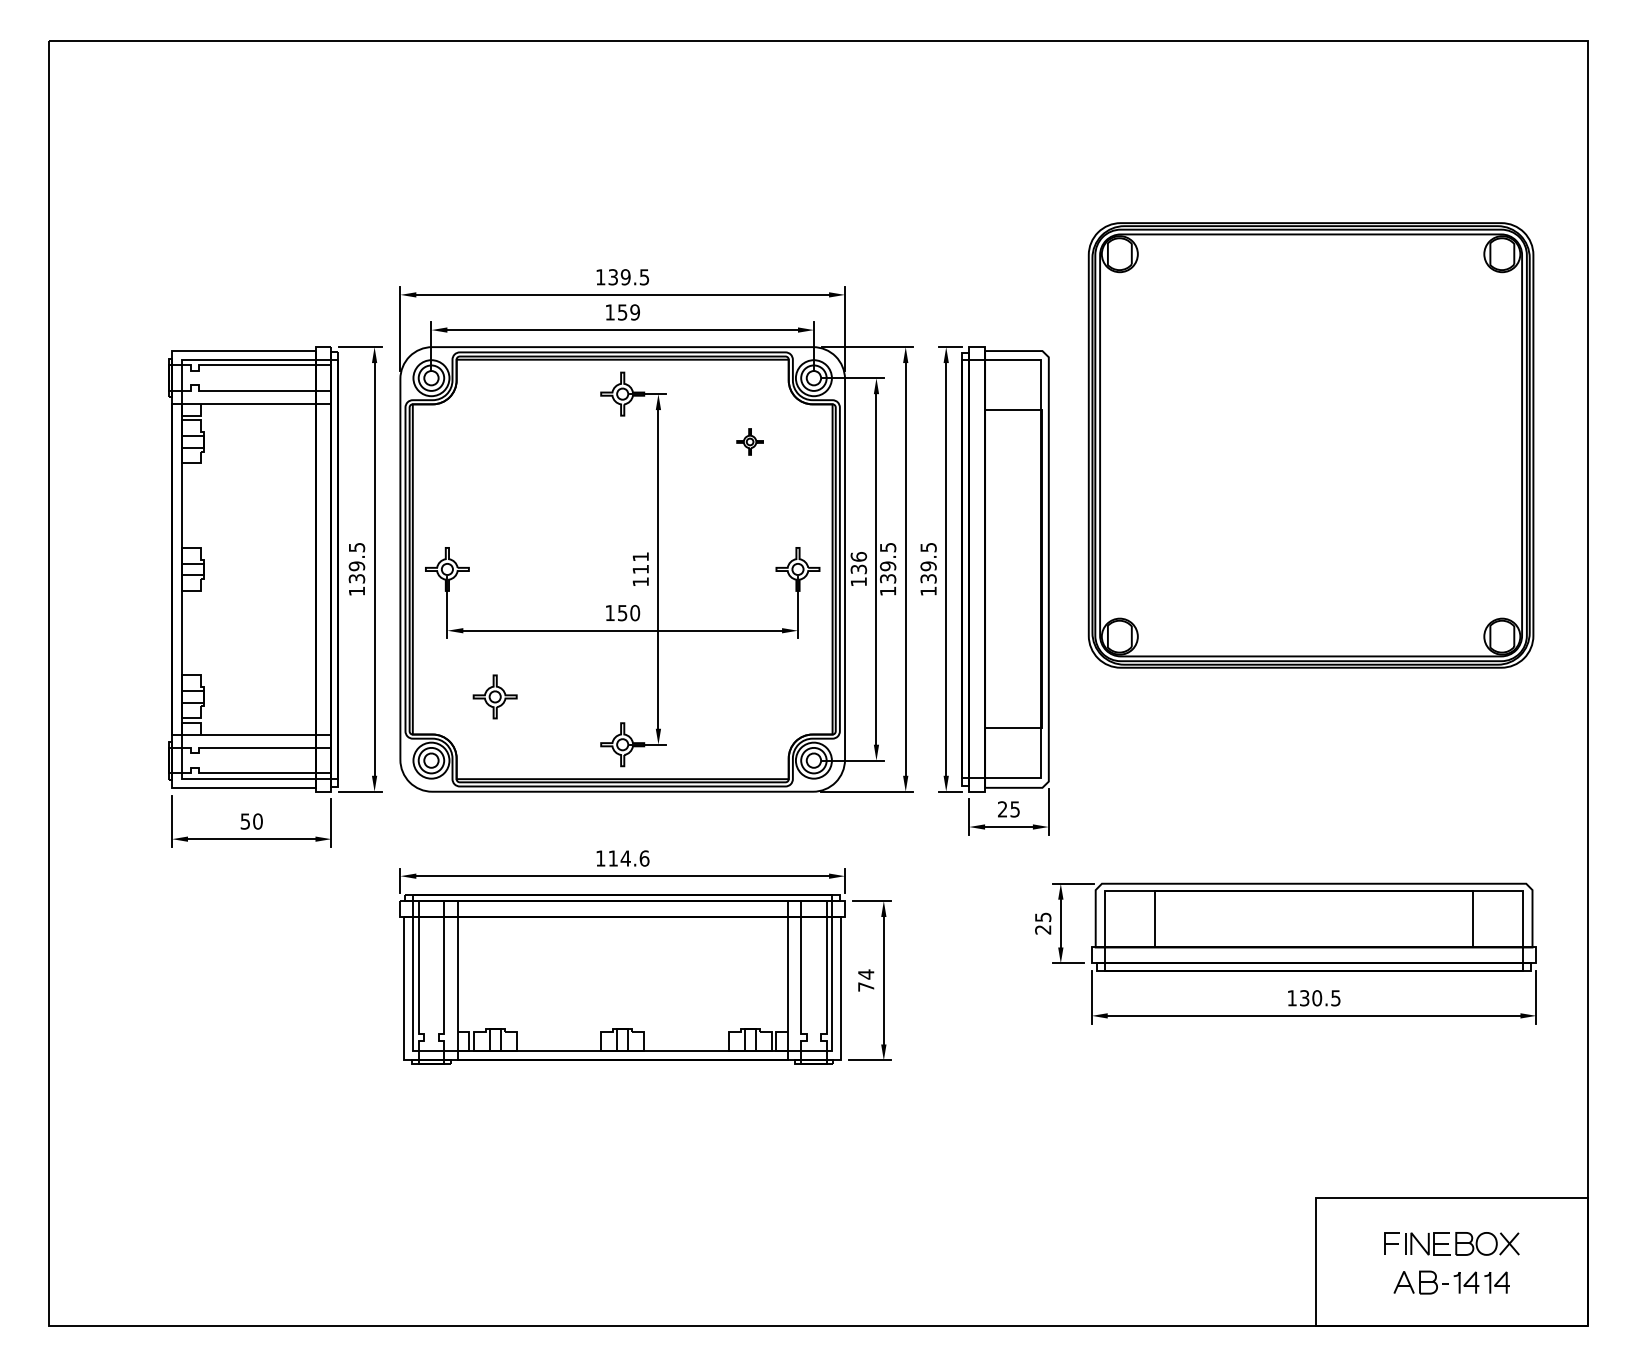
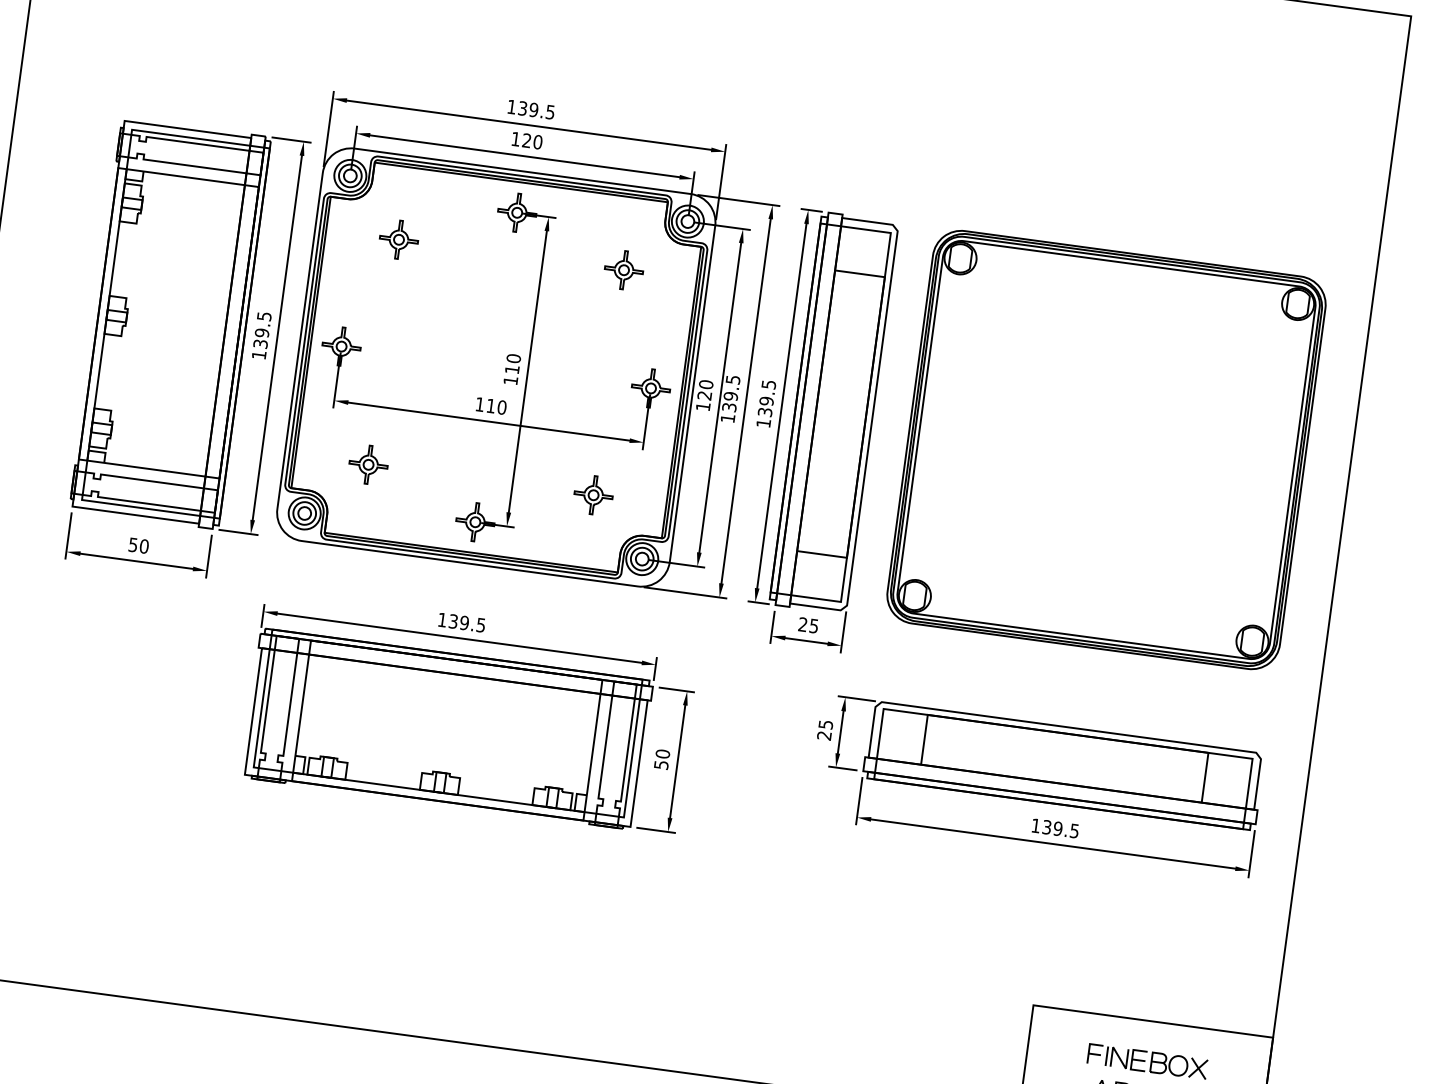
text: (628, 312) -> (532, 141), 159 -> 120
part: (494, 441) -> (398, 239), added
part: (749, 441) -> (623, 269), size x1.67
part: (1310, 445) -> (1105, 450), moved
text: (640, 556) -> (513, 358), 111 -> 110
text: (858, 563) -> (705, 390), 136 -> 120
text: (622, 613) -> (490, 406), 150 -> 110
part: (749, 696) -> (593, 494), added
text: (628, 858) -> (466, 623), 114.6 -> 139.5
text: (866, 980) -> (662, 759), 74 -> 50
text: (1316, 998) -> (1057, 828), 130.5 -> 139.5

